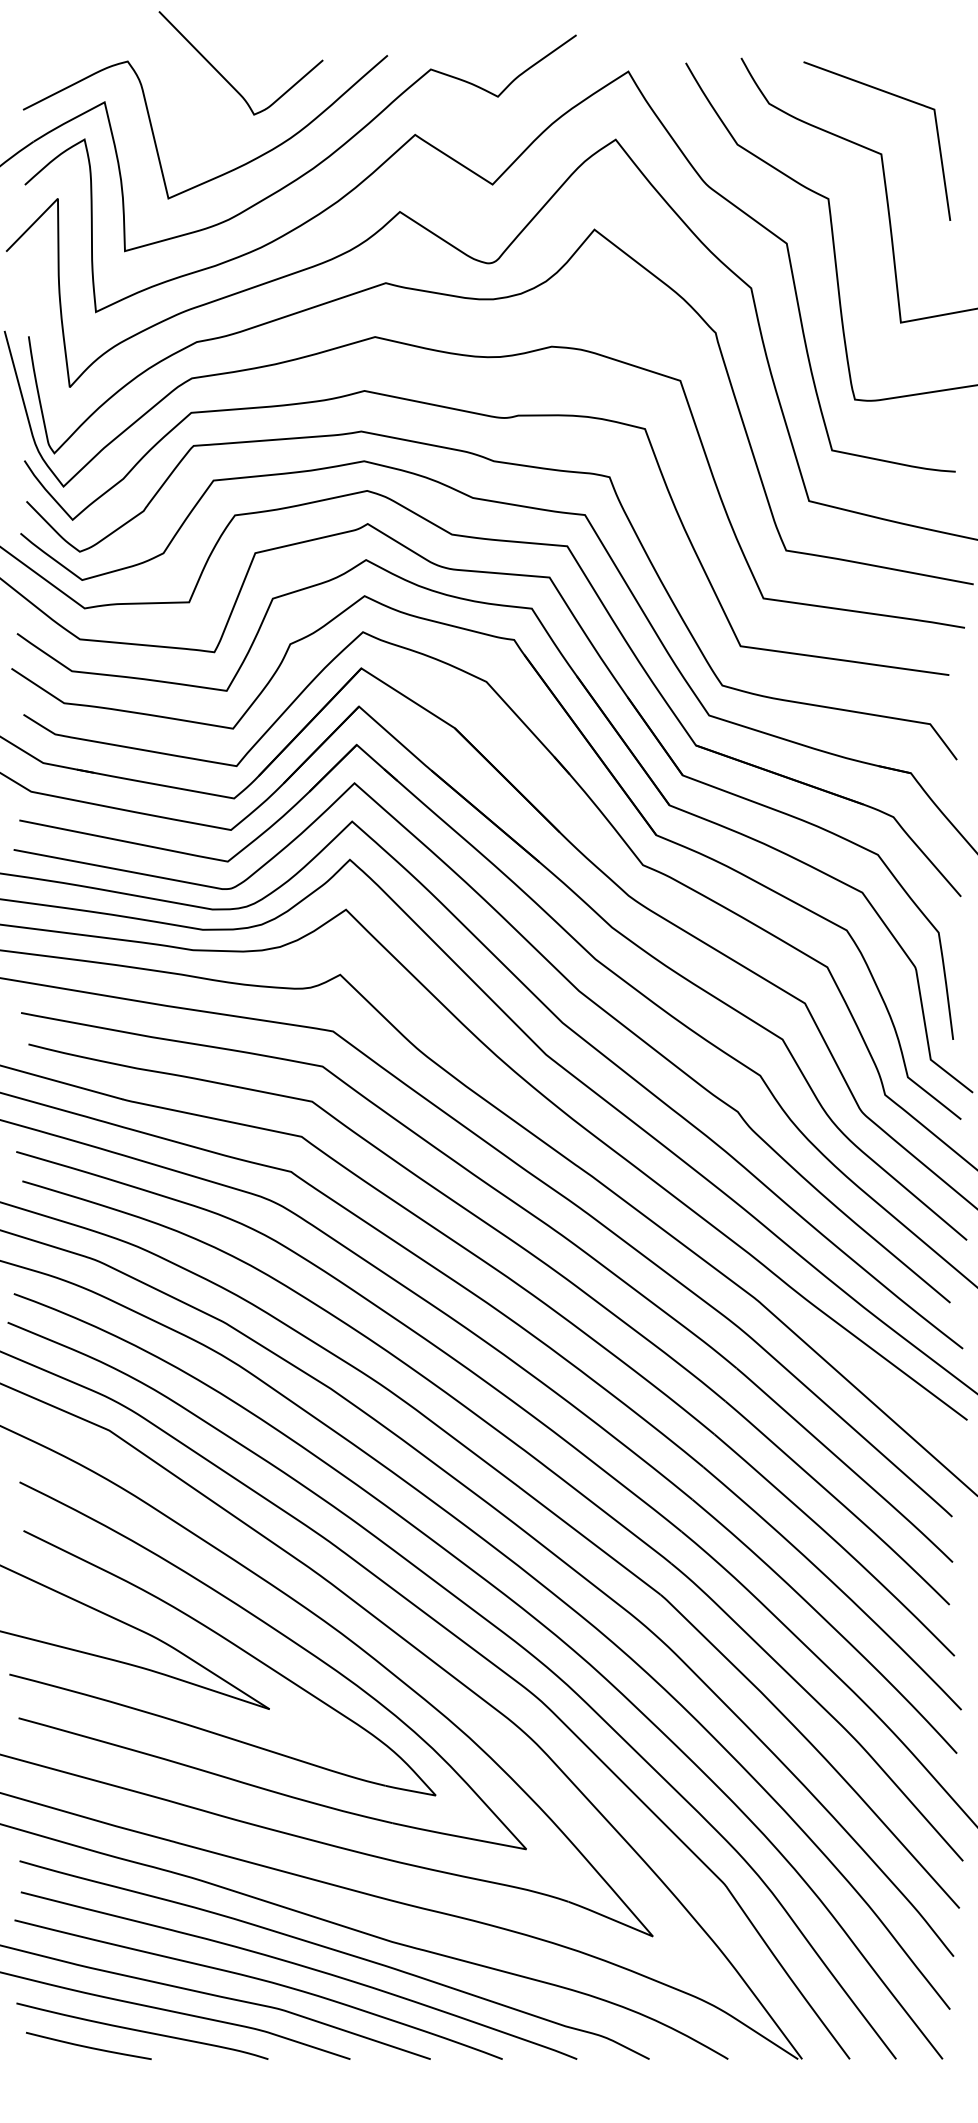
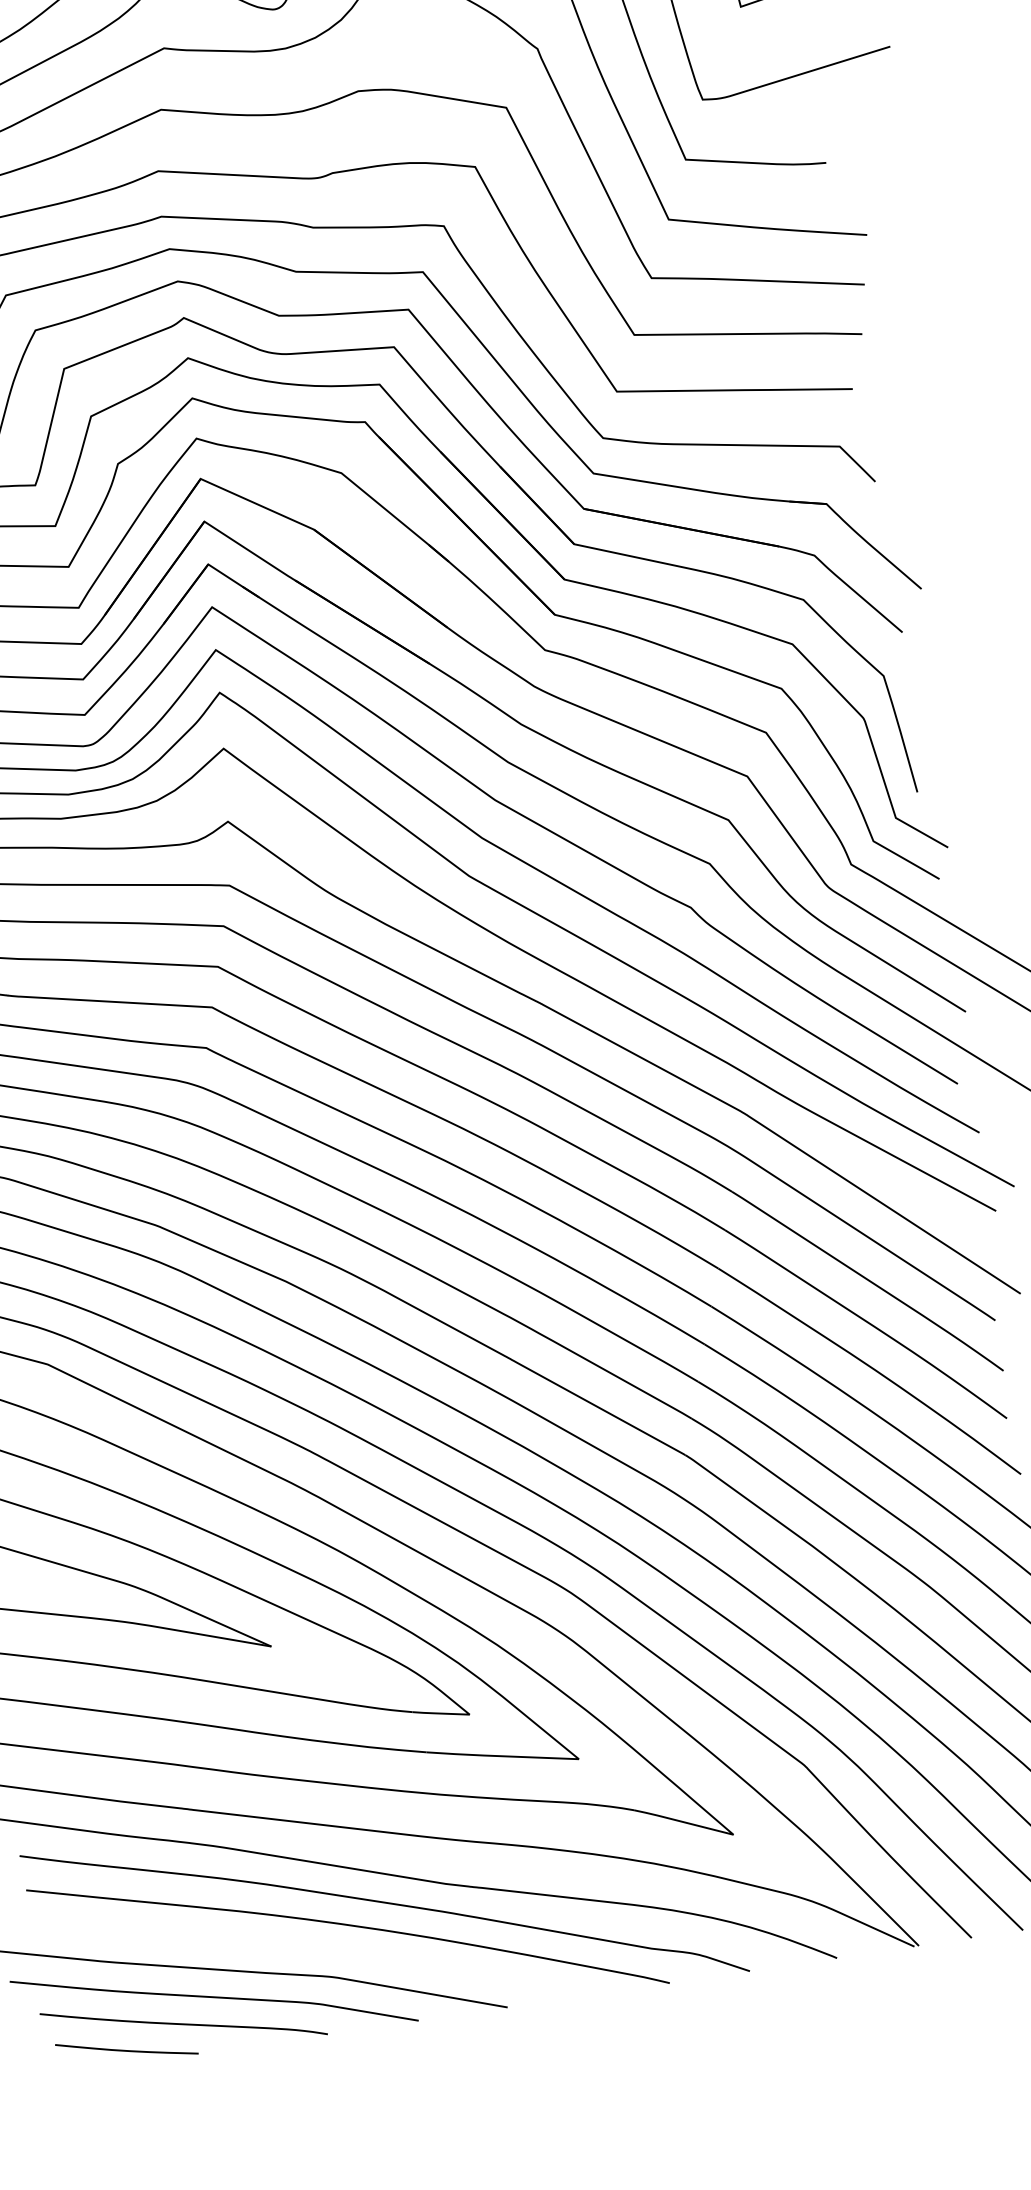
curve: (259, 1980) -> (305, 1948), removed

